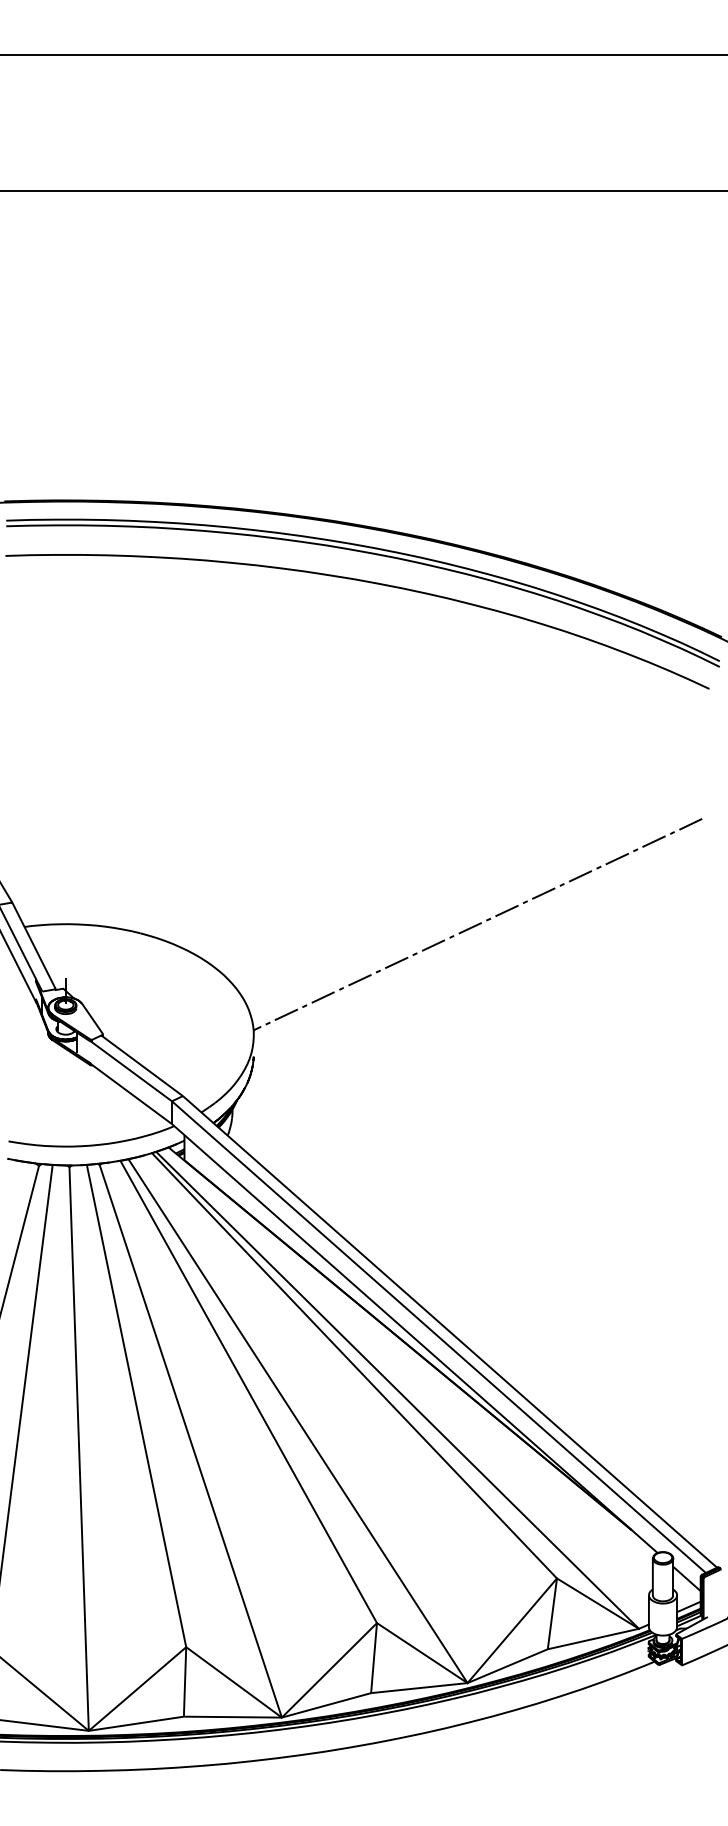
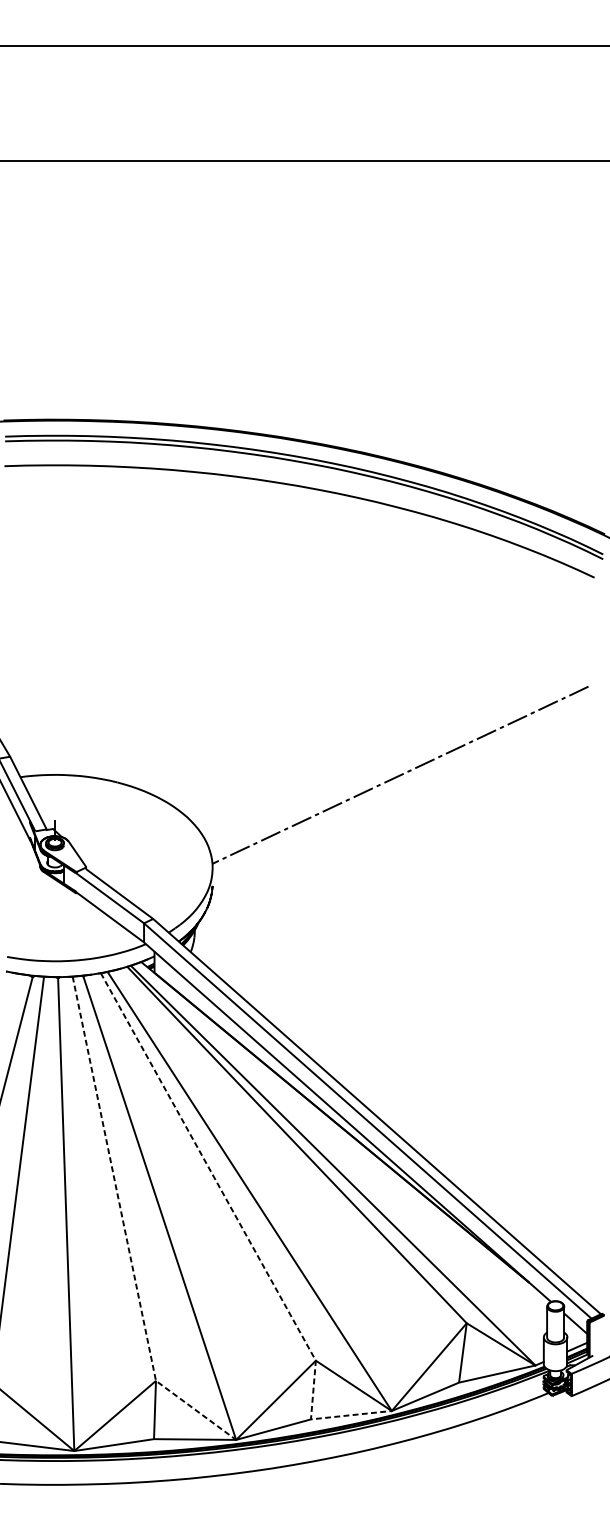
line: (148, 1465) -> (124, 1228), solid -> dashed
line: (290, 1466) -> (243, 1229), solid -> dashed

